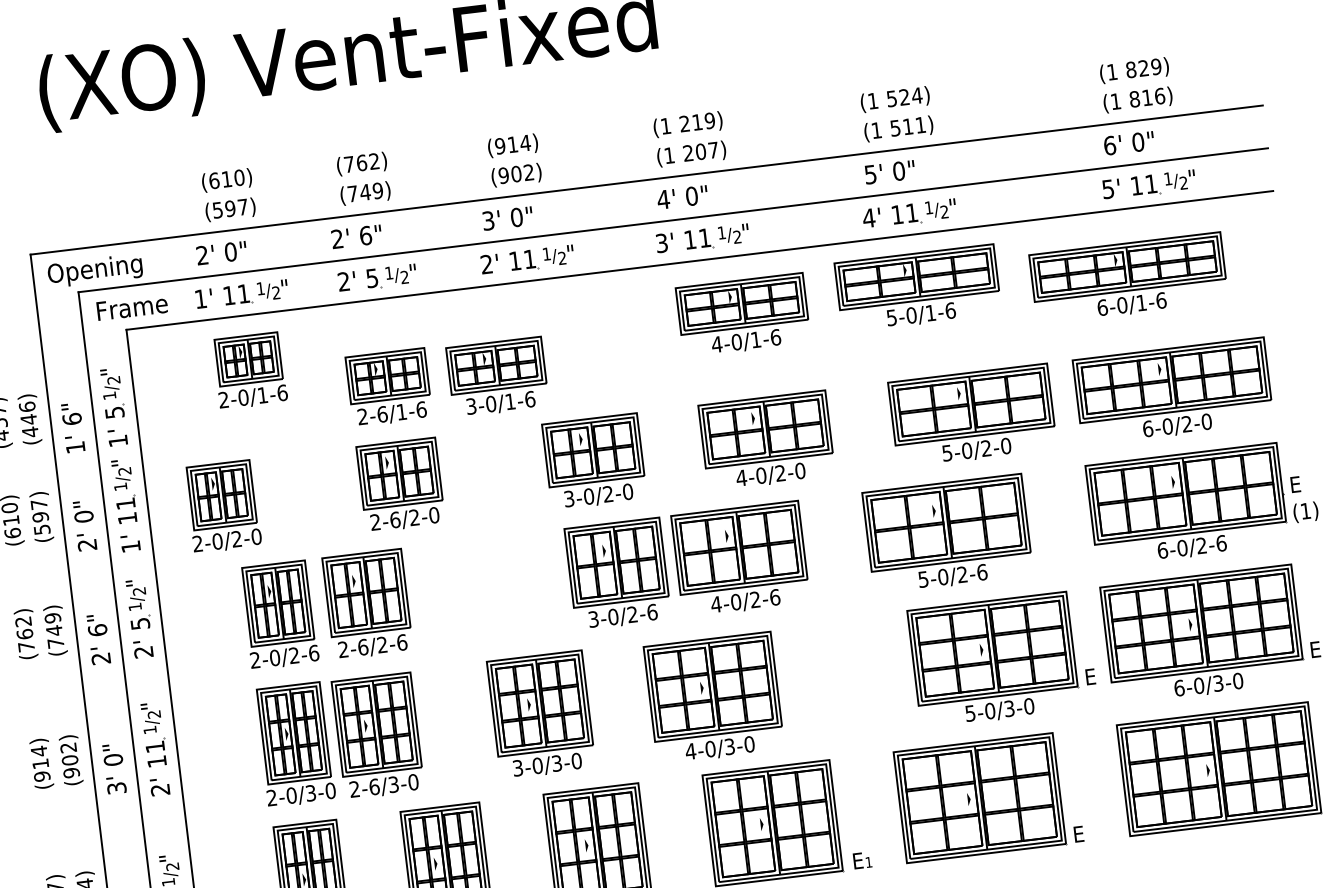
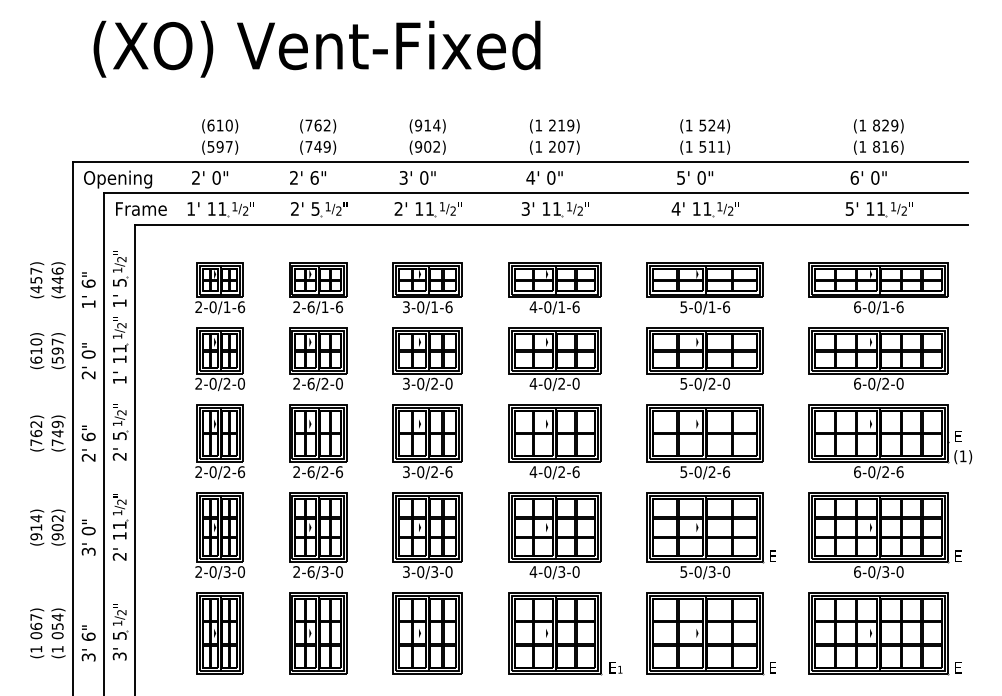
part: (1128, 278) -> (878, 288), moved
part: (917, 288) -> (704, 288), moved
part: (742, 315) -> (554, 288), moved
part: (250, 370) -> (220, 288), moved
part: (497, 377) -> (427, 288), moved
part: (971, 416) -> (704, 359), moved
part: (766, 439) -> (554, 358), moved
part: (594, 460) -> (427, 358), moved
part: (222, 506) -> (219, 359), moved
part: (617, 573) -> (427, 441), moved
part: (368, 603) -> (318, 441), moved
part: (1001, 658) -> (710, 535), moved
part: (713, 697) -> (554, 535), moved
part: (540, 714) -> (427, 535), moved
part: (378, 735) -> (318, 535), moved

